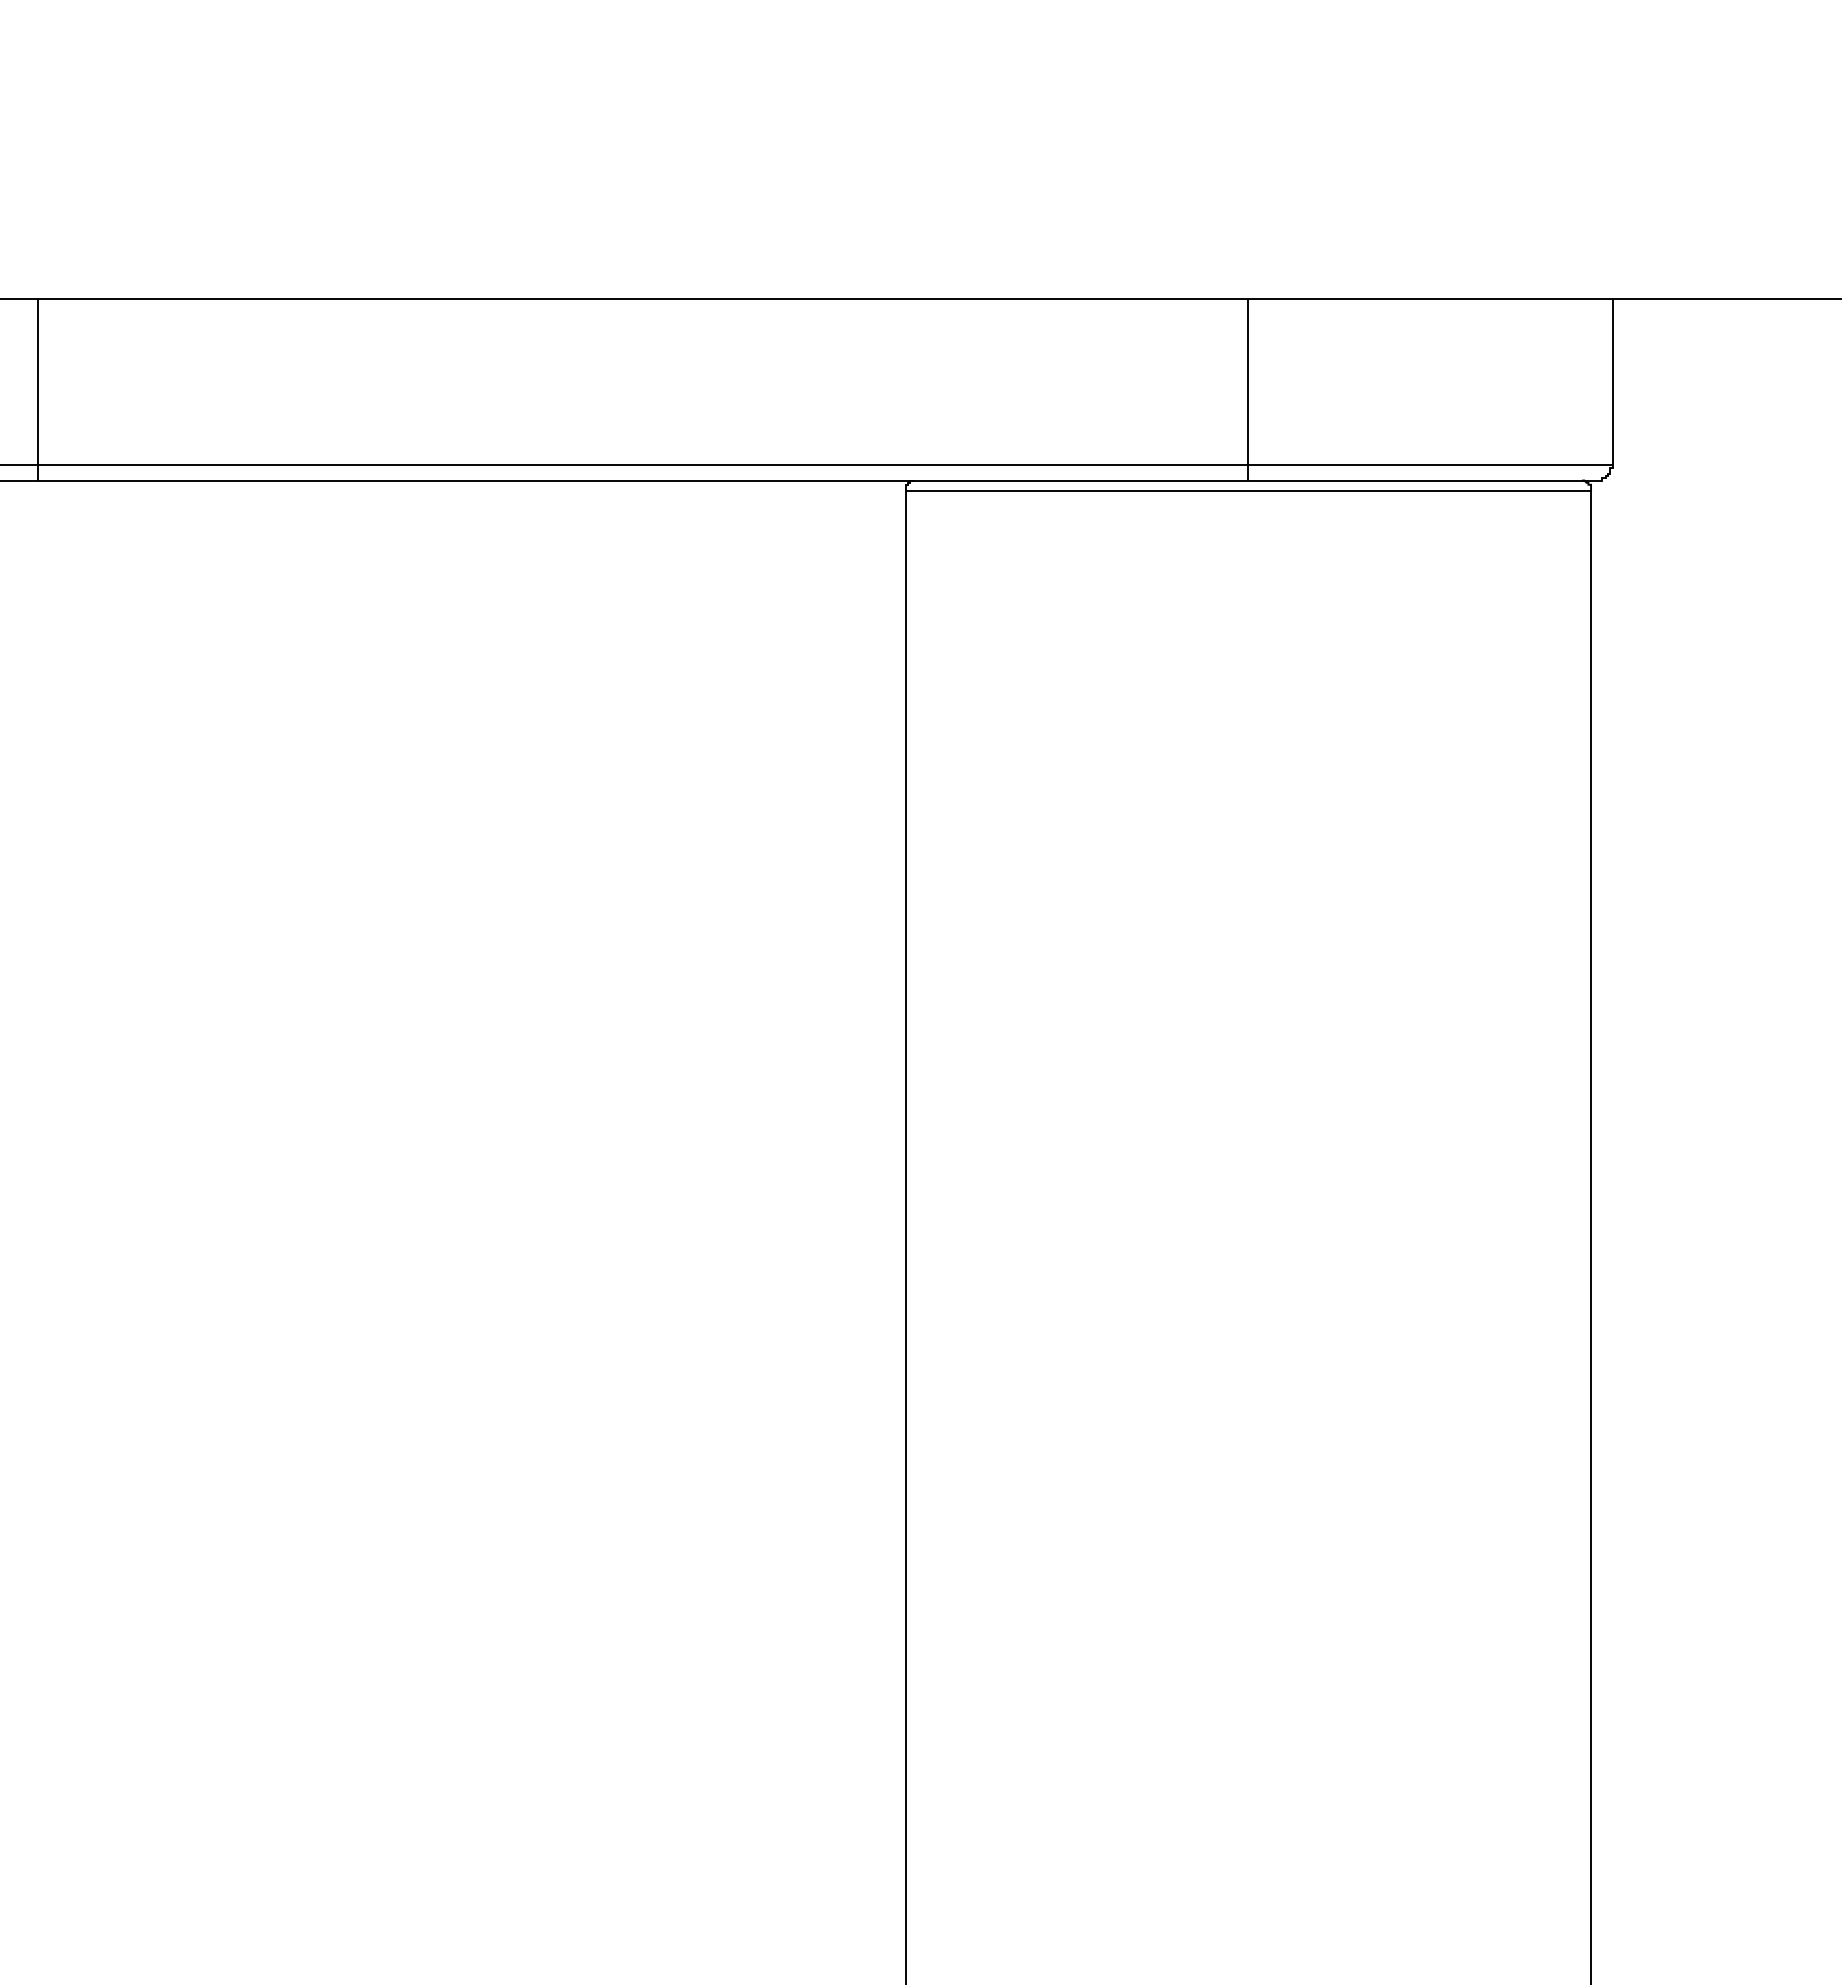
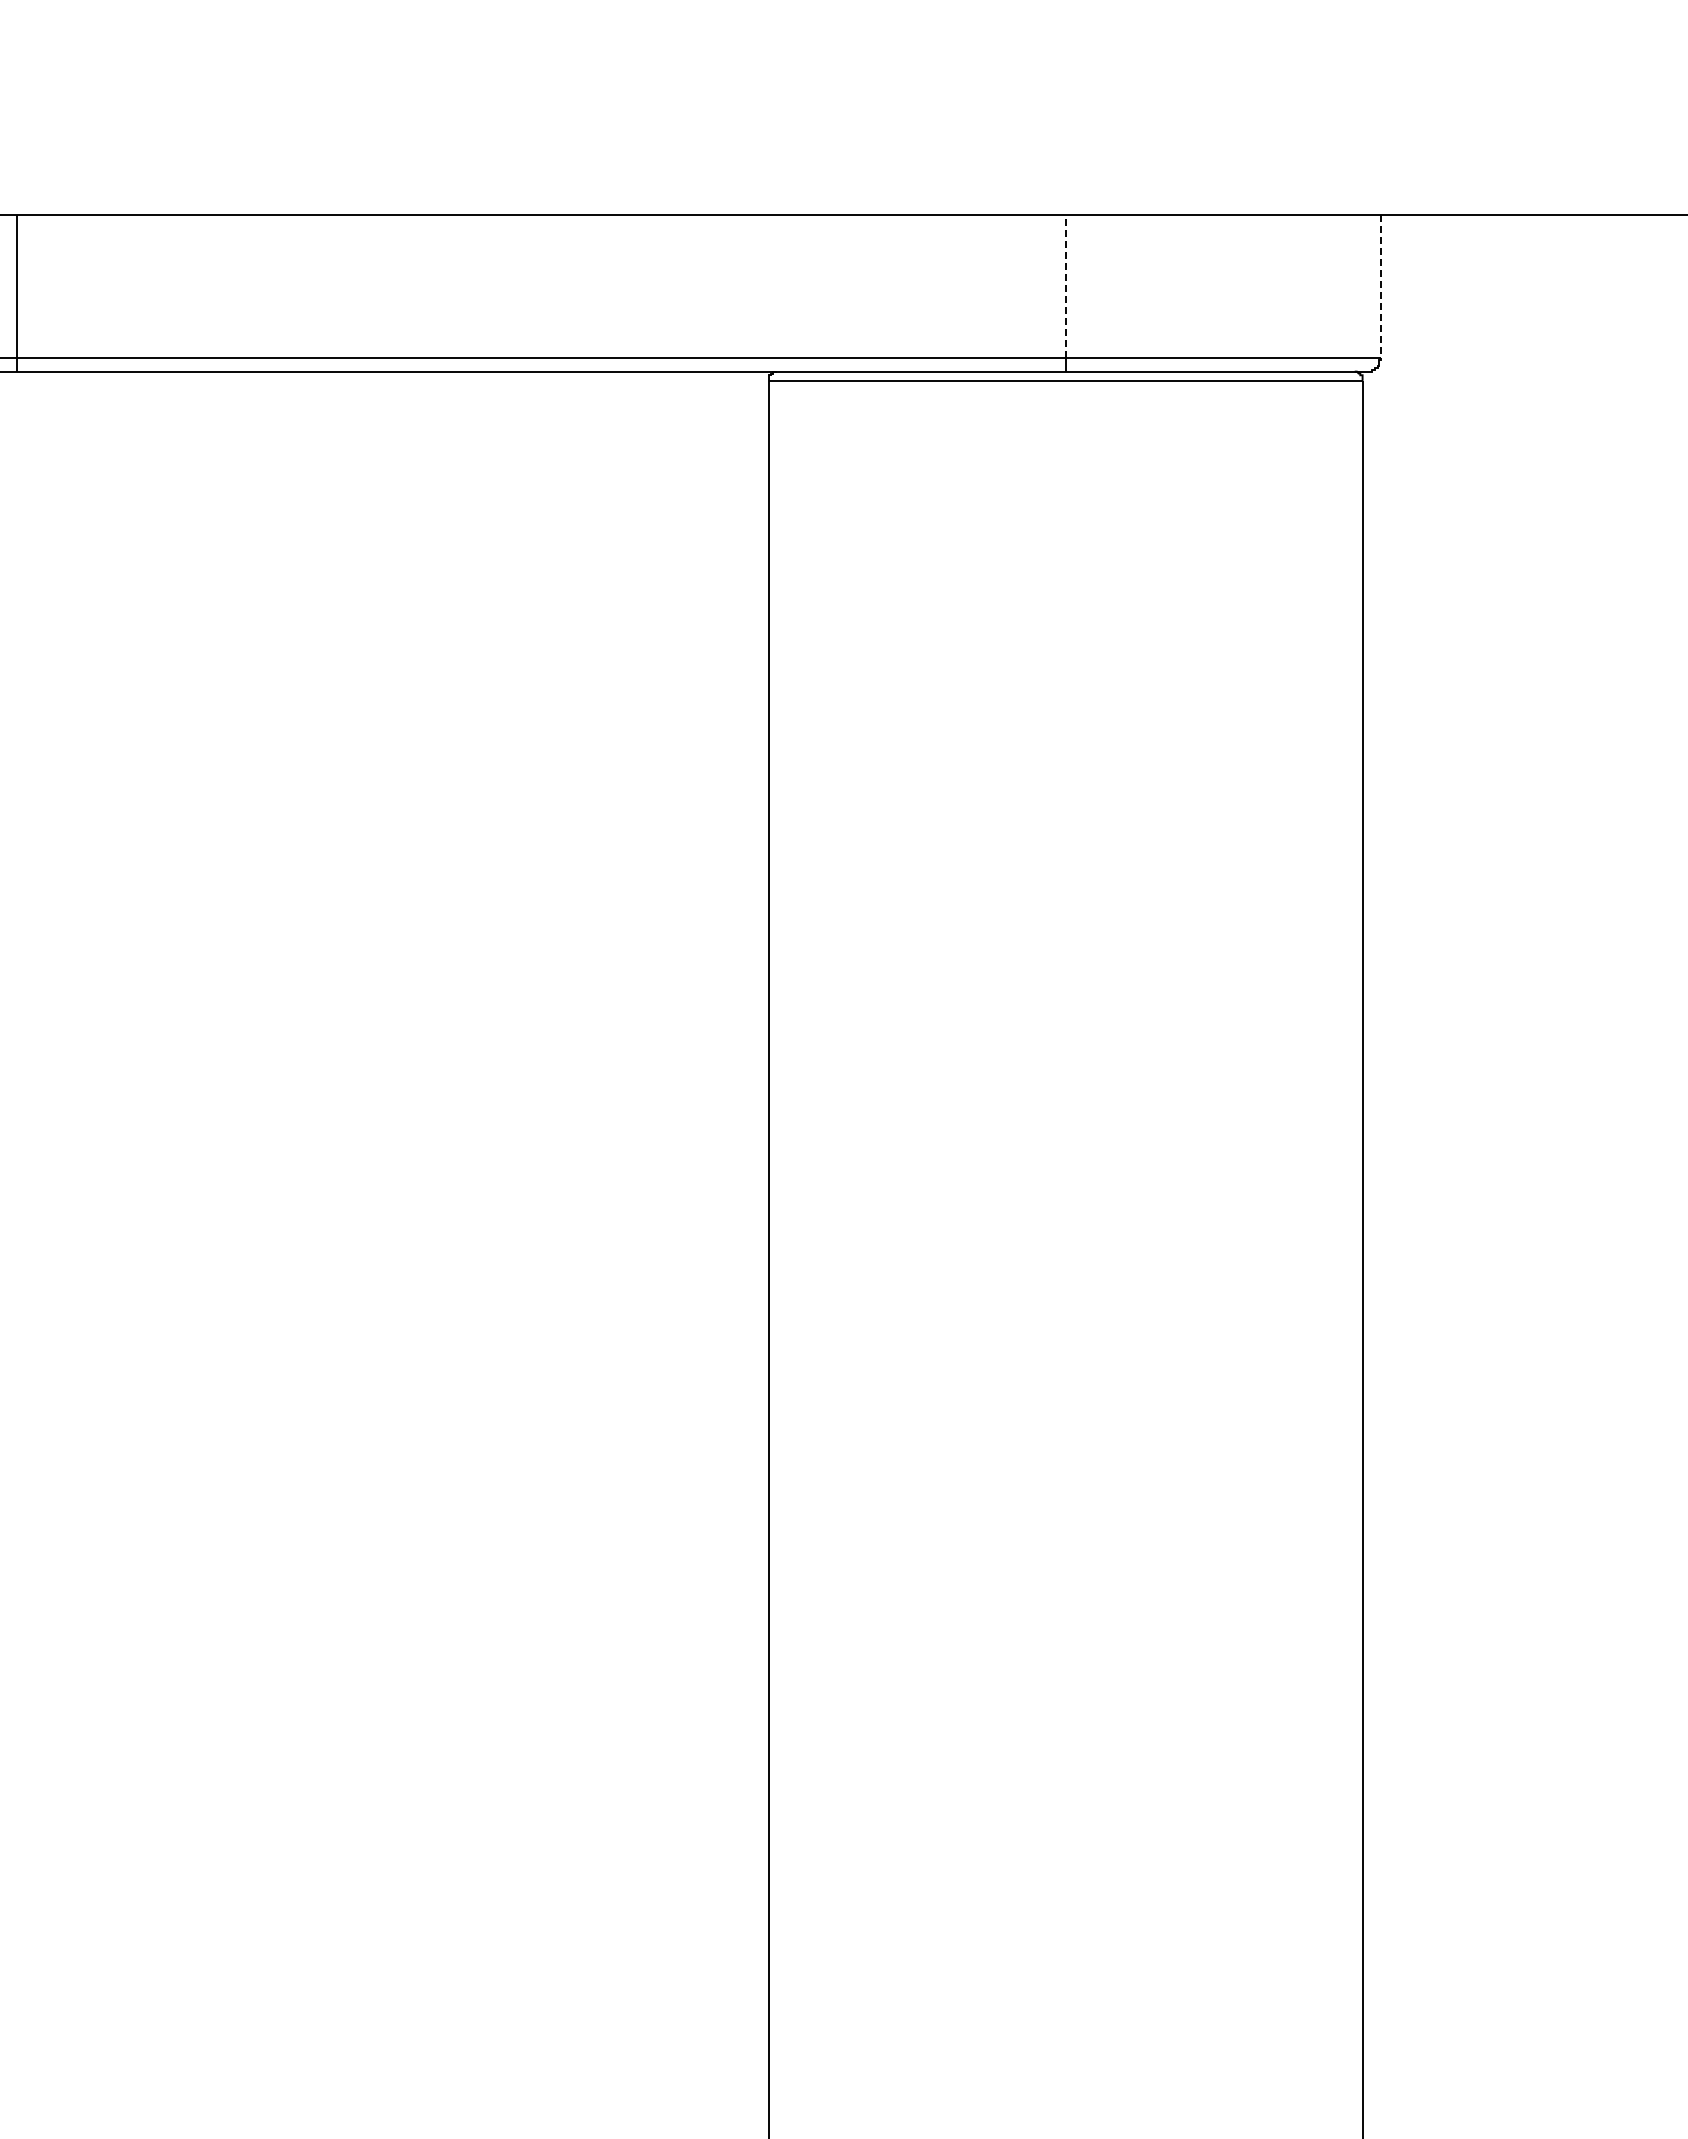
line: (1248, 382) -> (1065, 286), solid -> dashed
line: (1612, 382) -> (1381, 286), solid -> dashed

